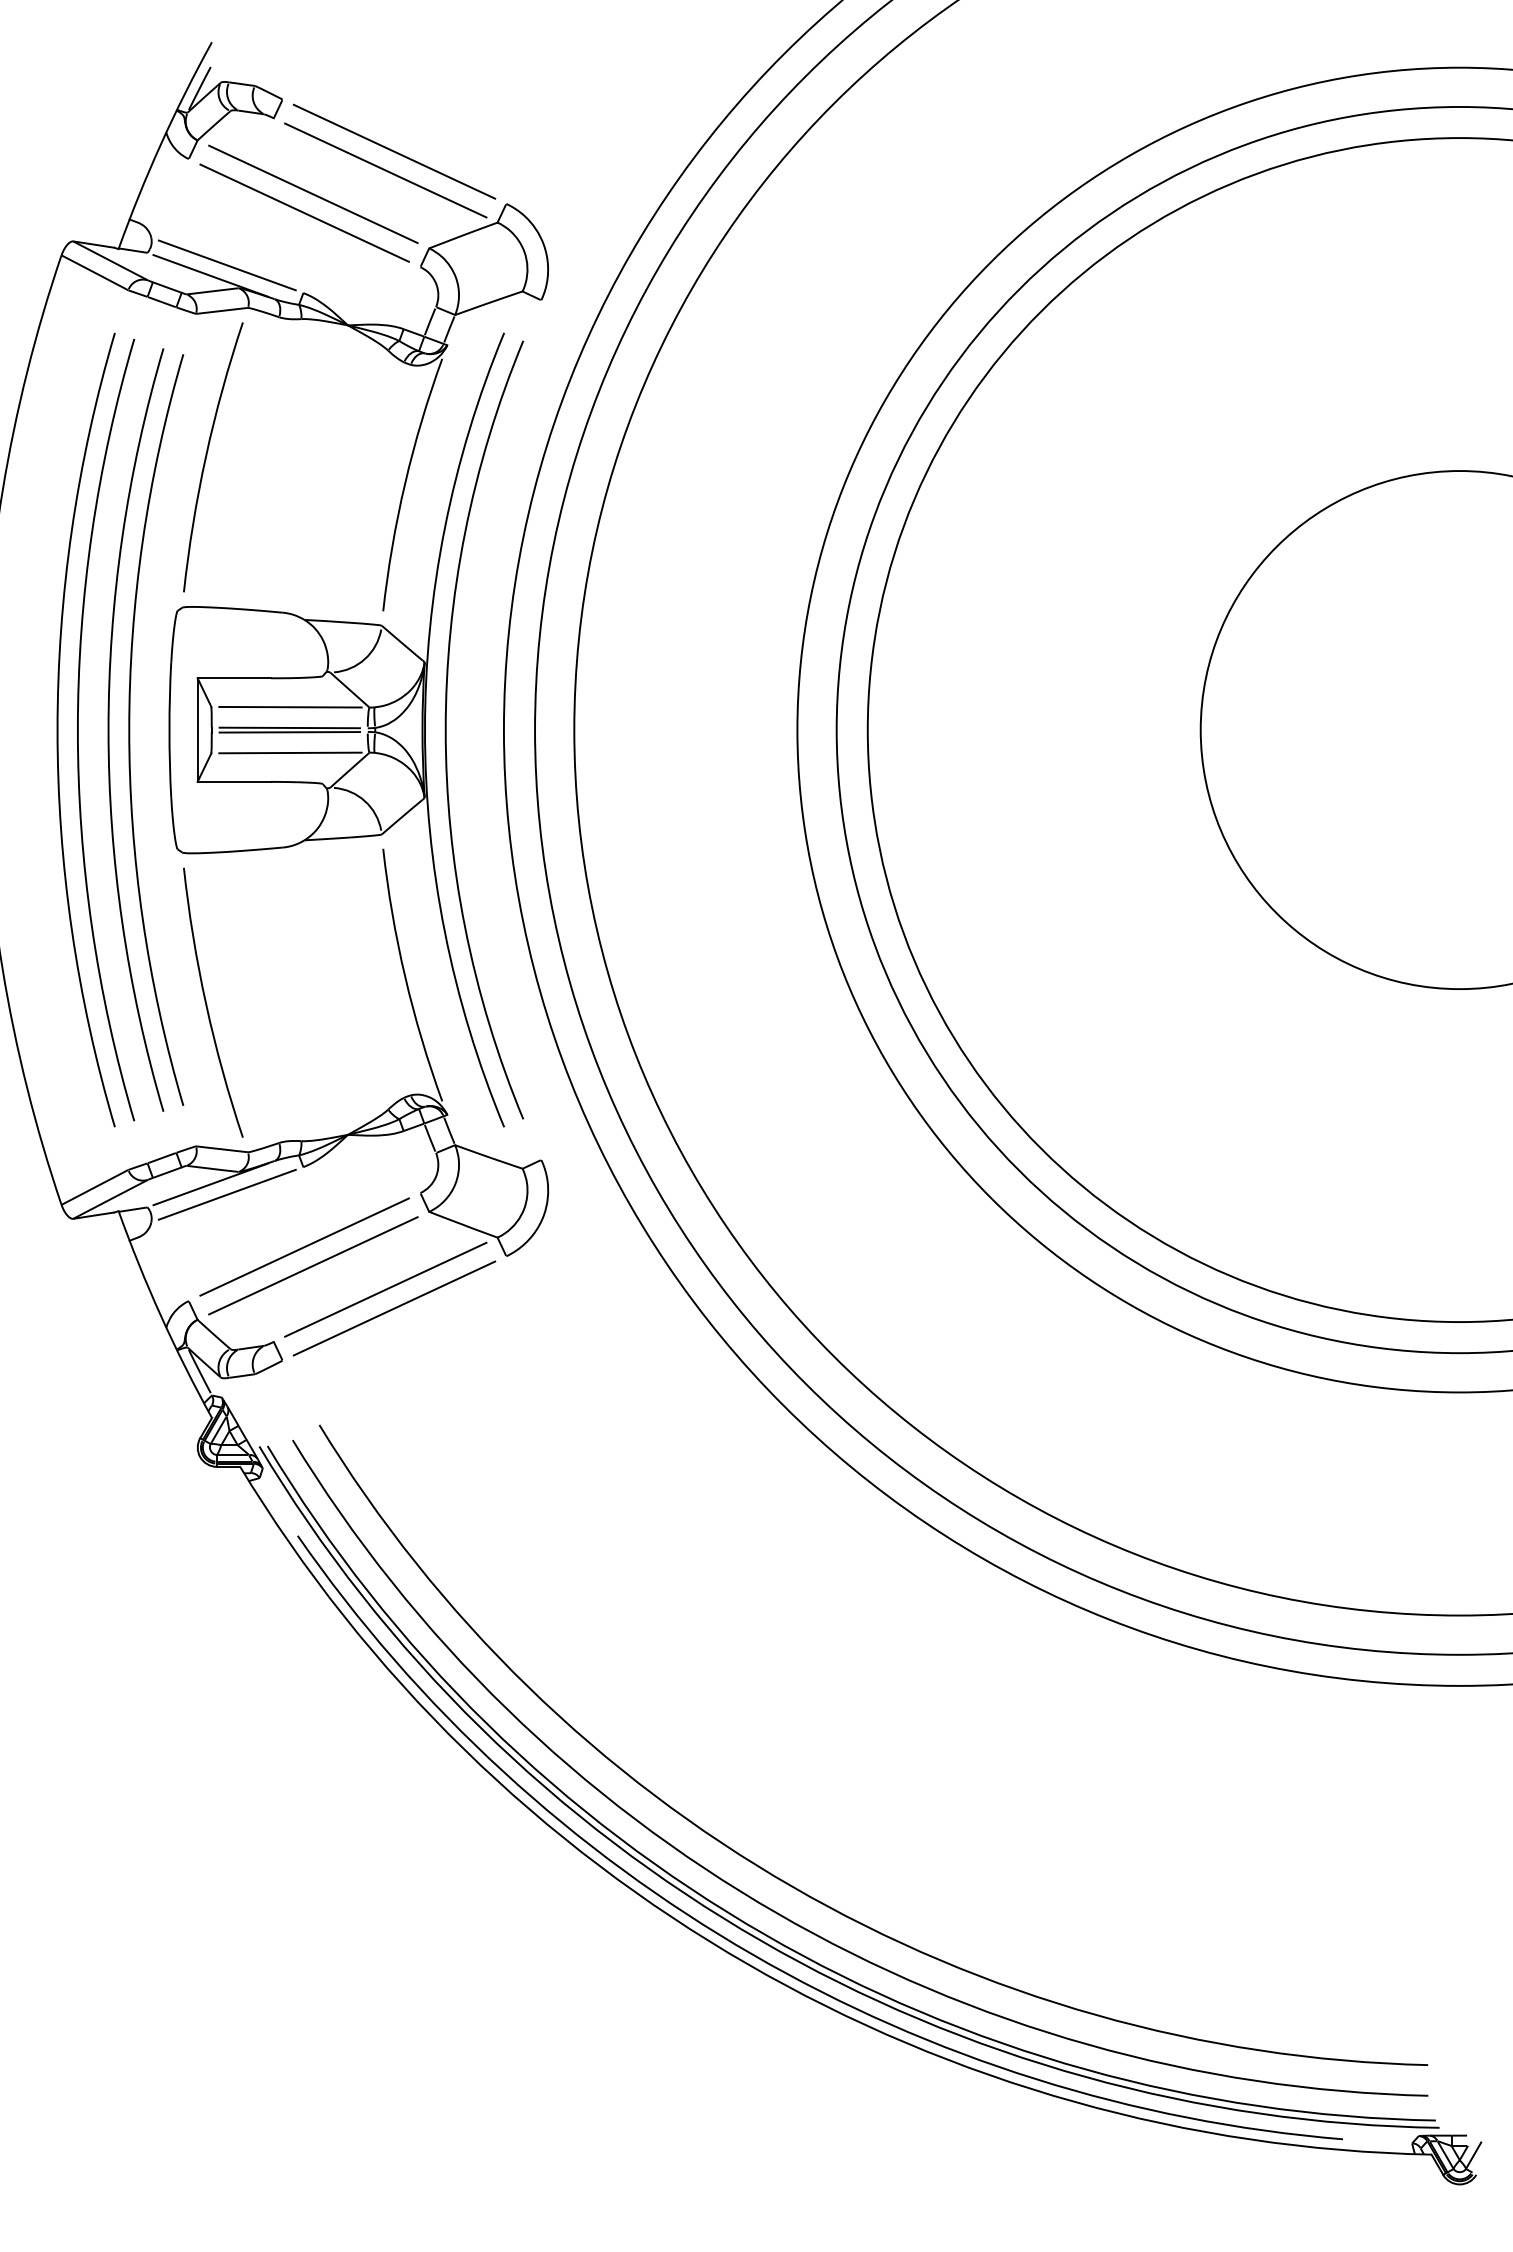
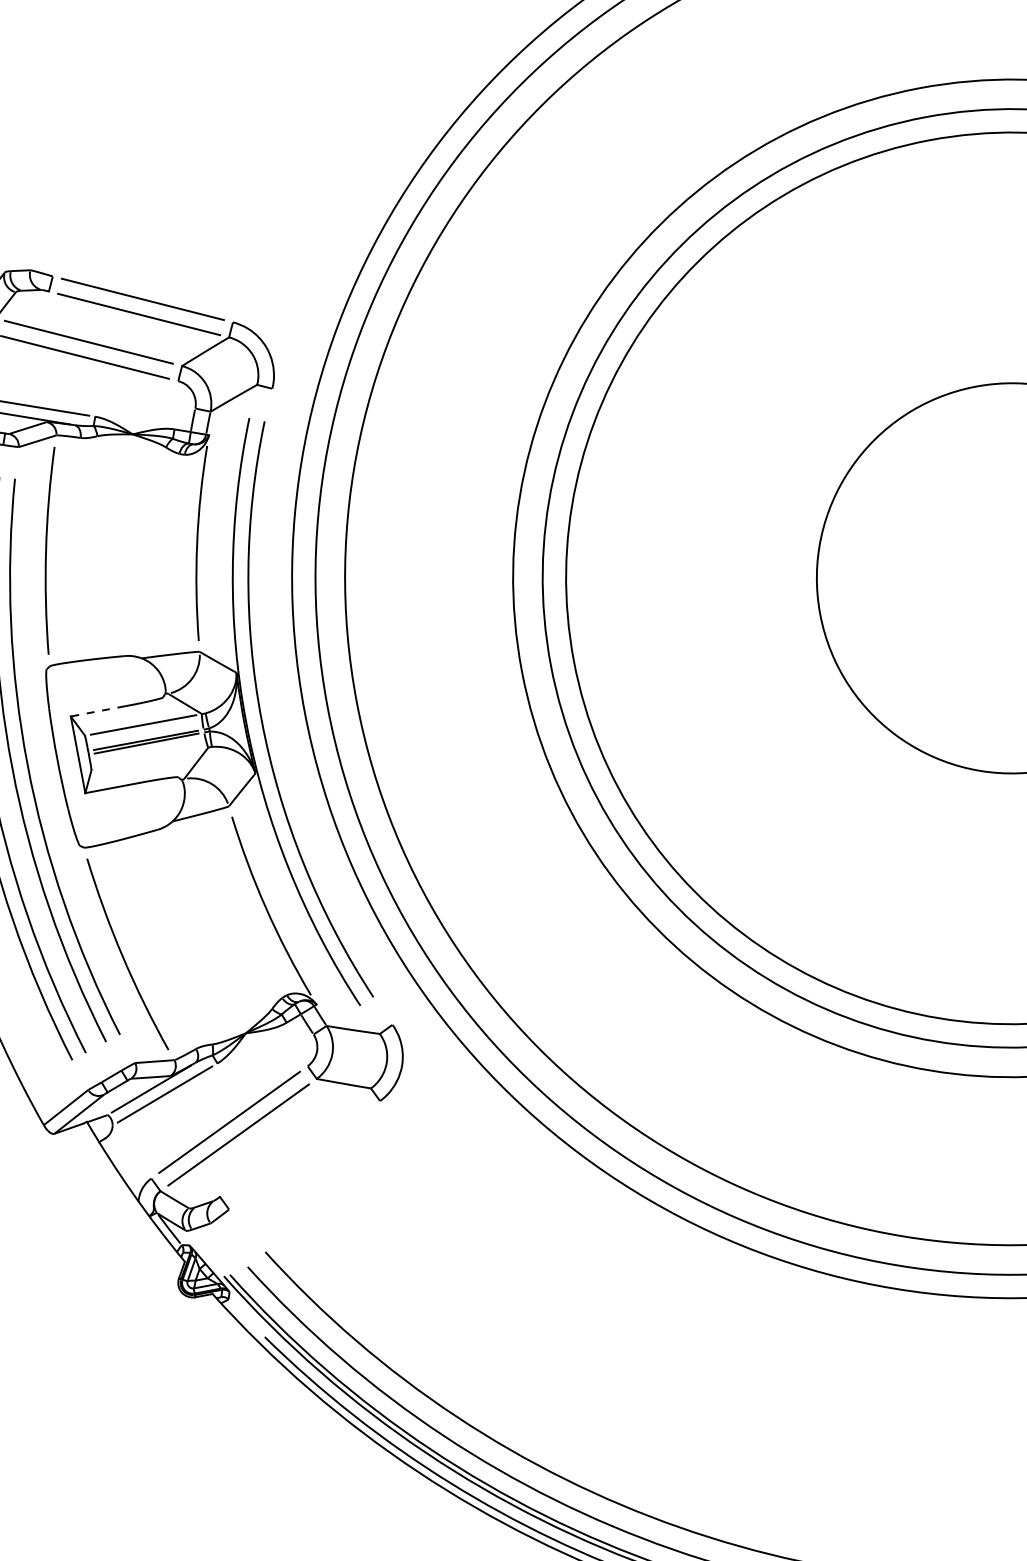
line: (234, 678) -> (98, 711), solid -> dashed
line: (290, 752) -> (149, 758), removed
line: (385, 1289) -> (295, 1142), removed
line: (394, 1308) -> (304, 1155), removed

